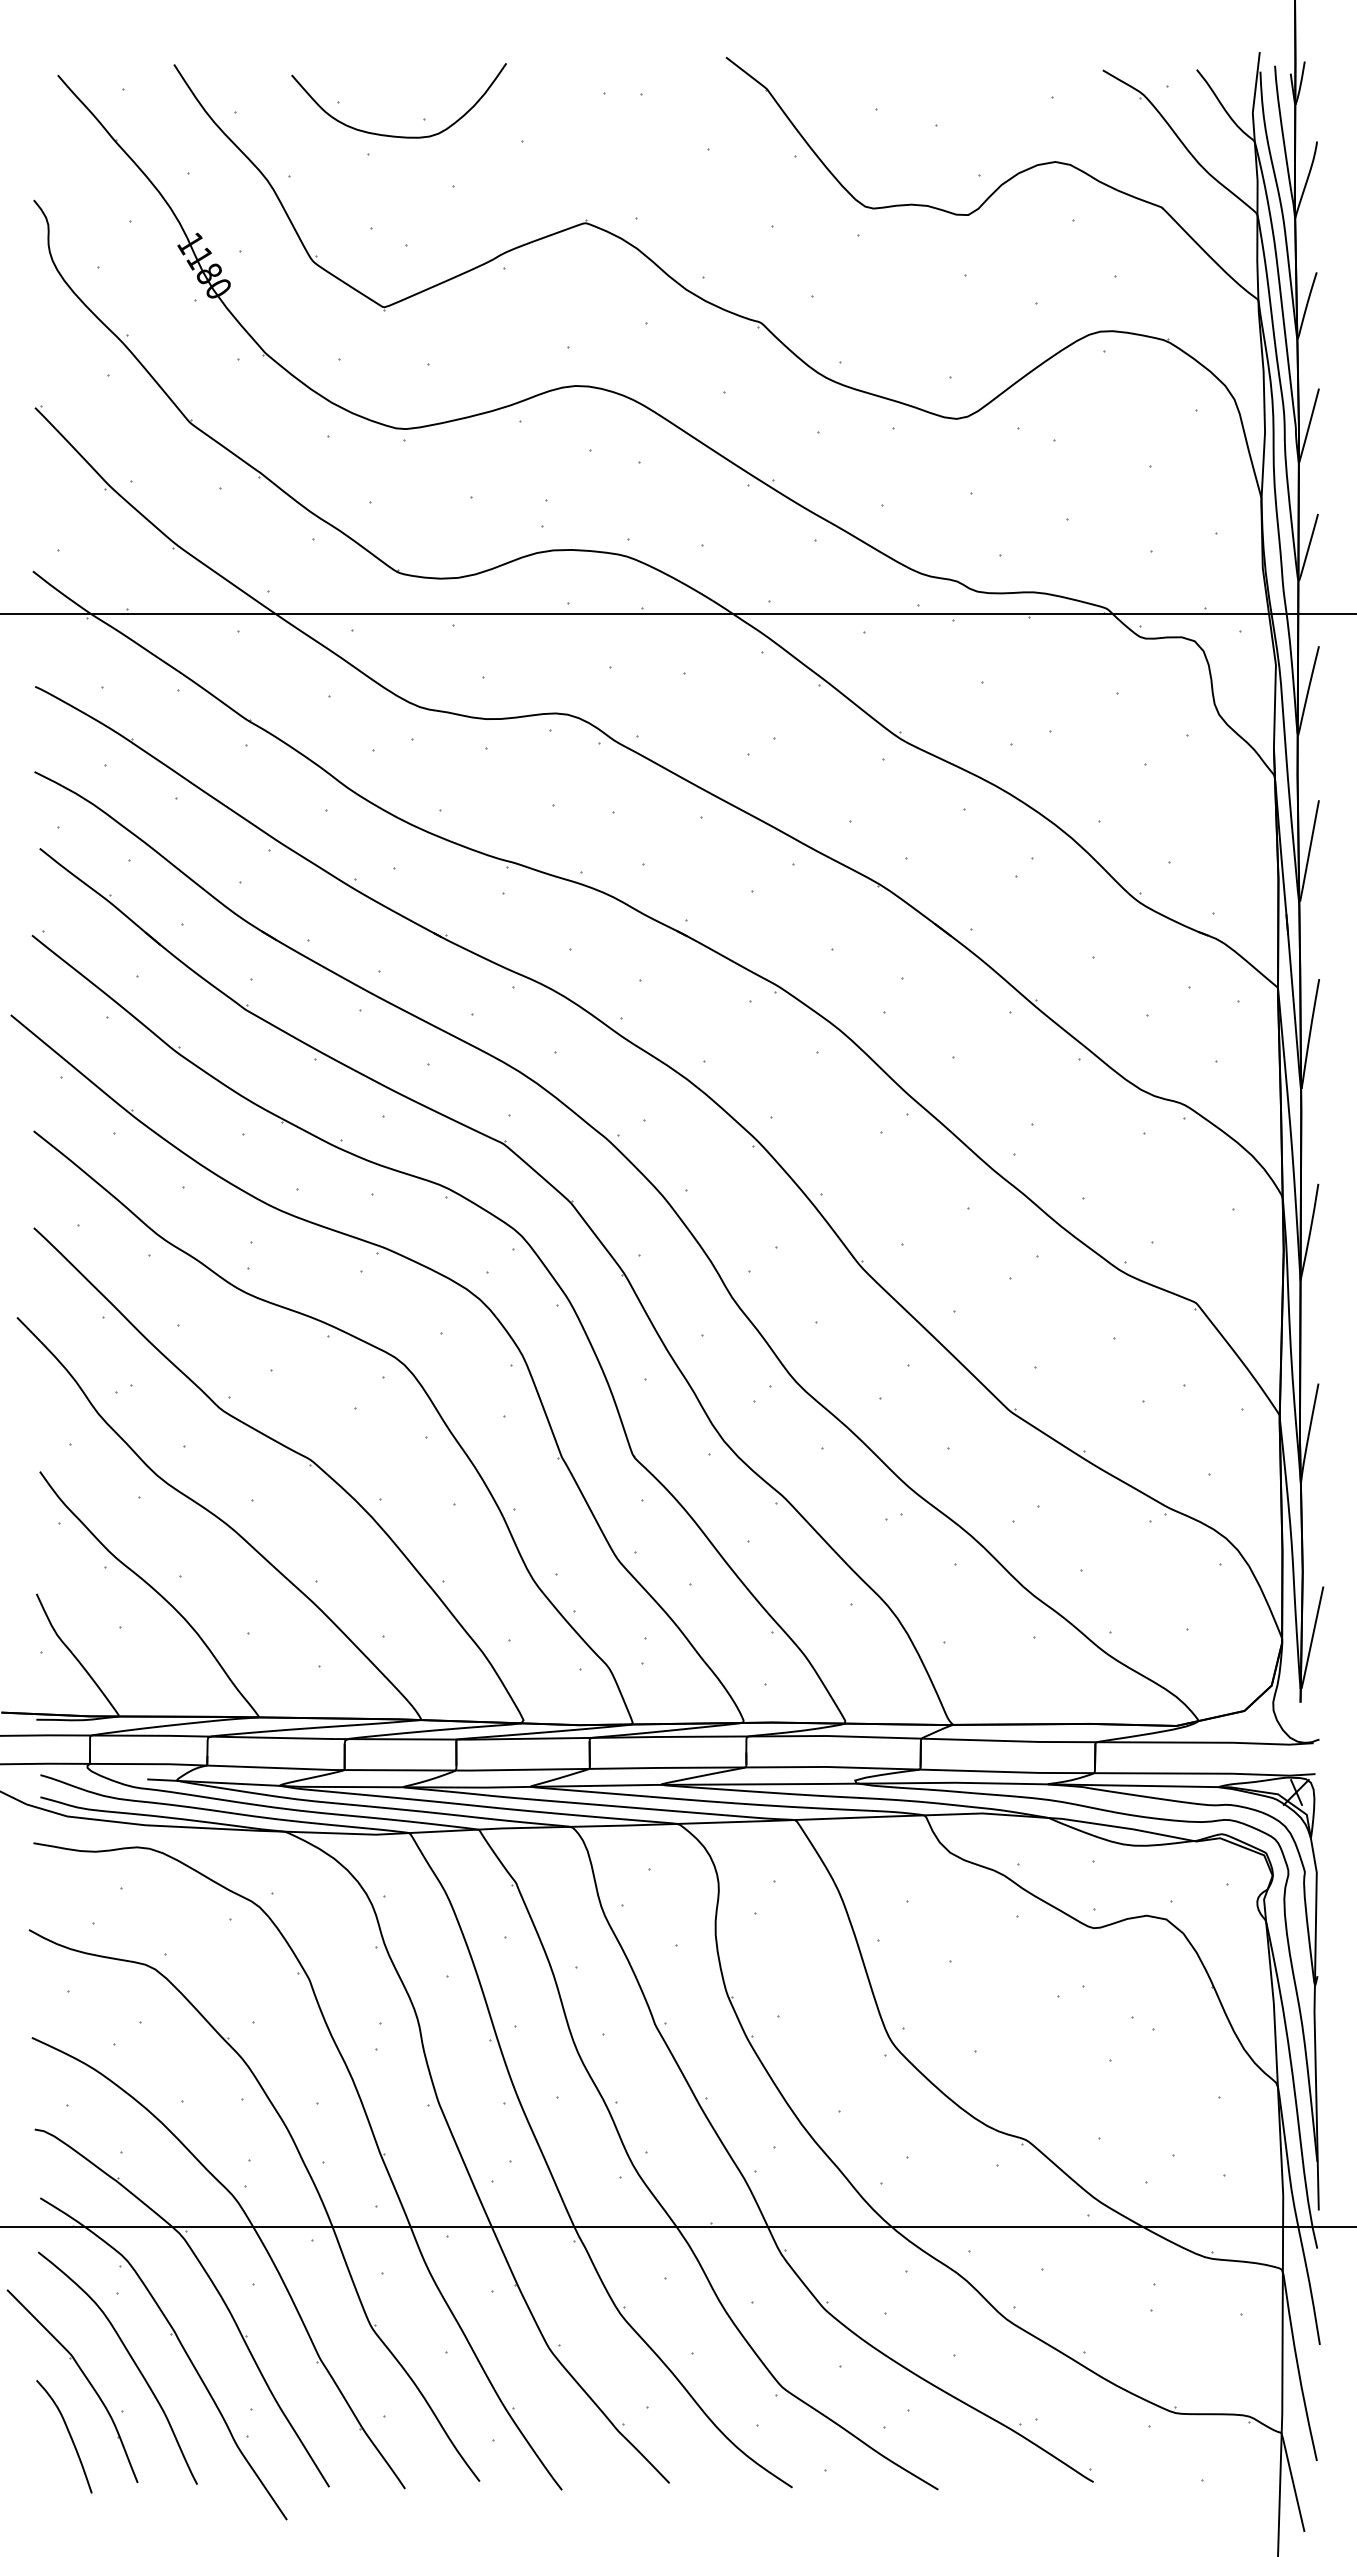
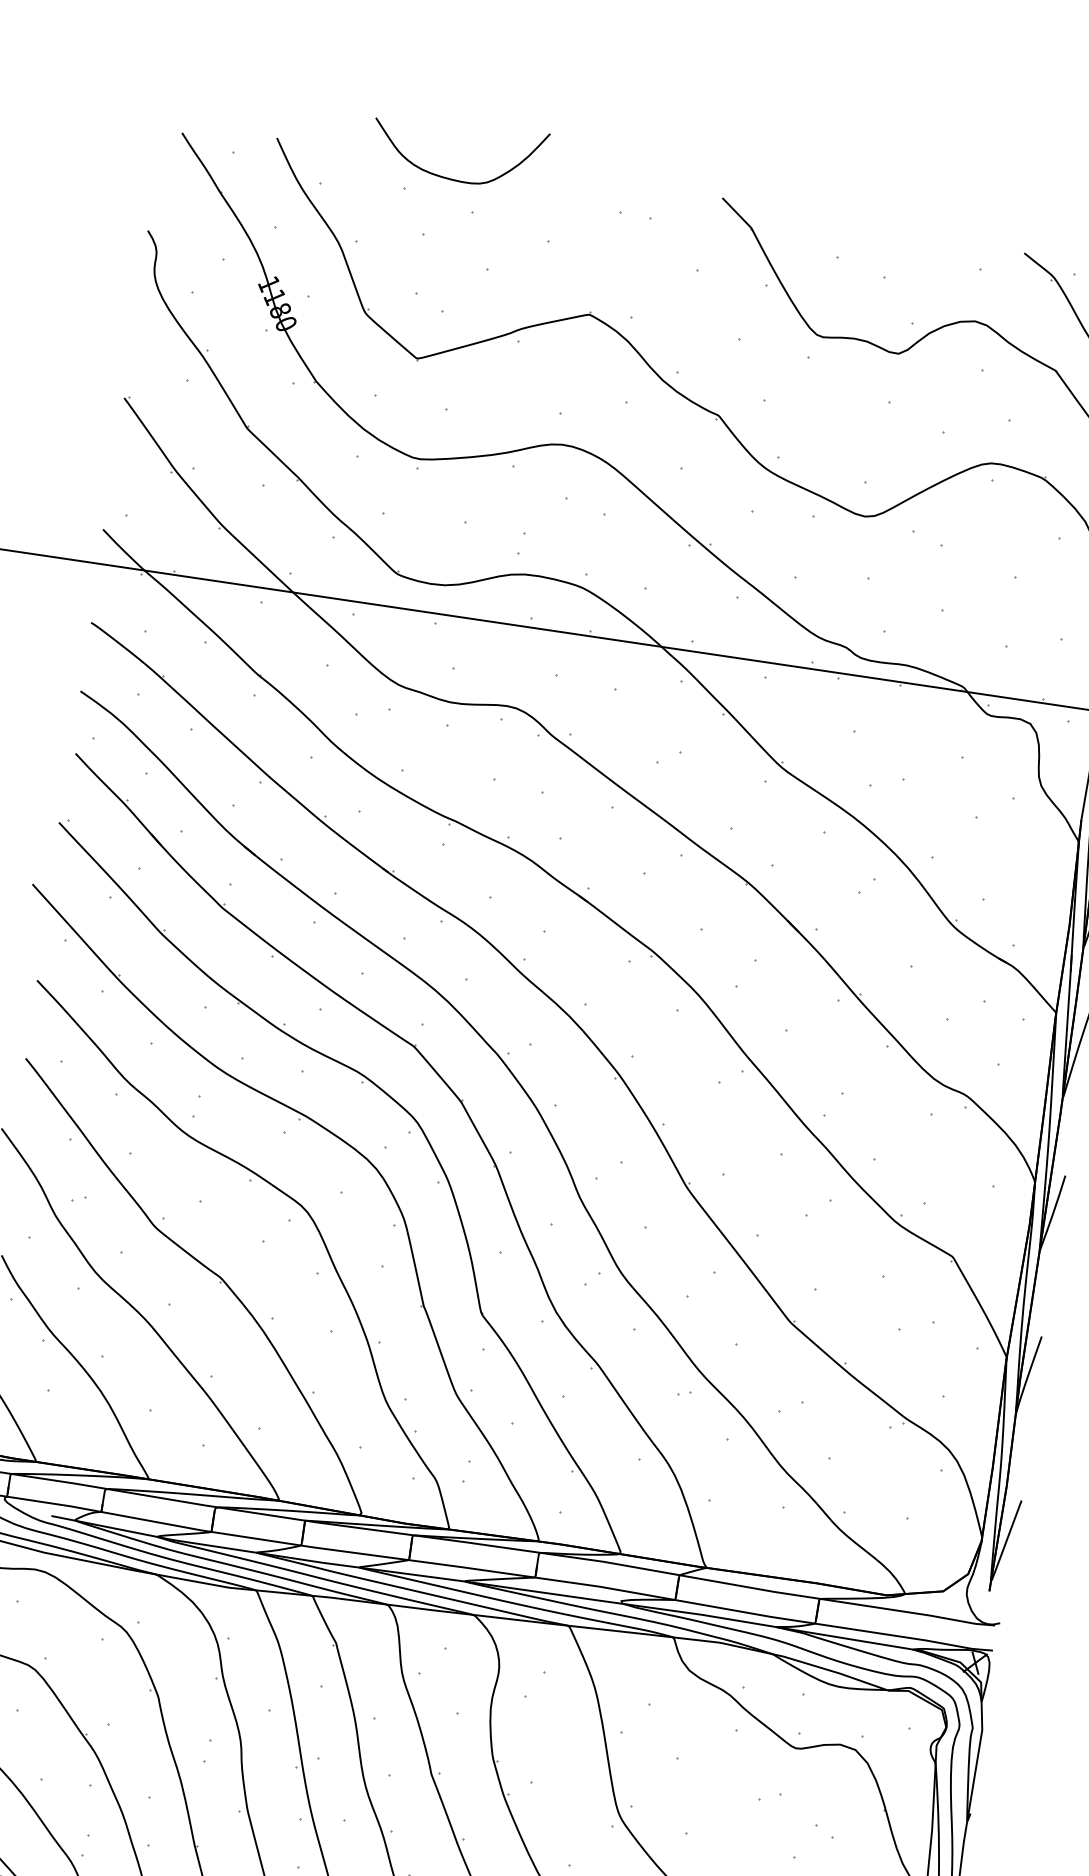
curve: (395, 135) -> (452, 178), moved

